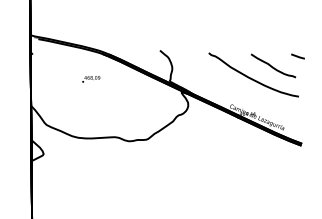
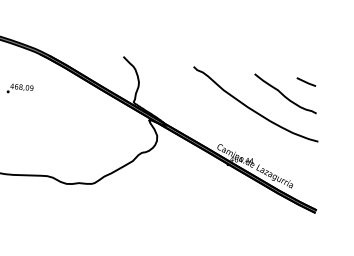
line: (297, 56) -> (305, 81), moved

